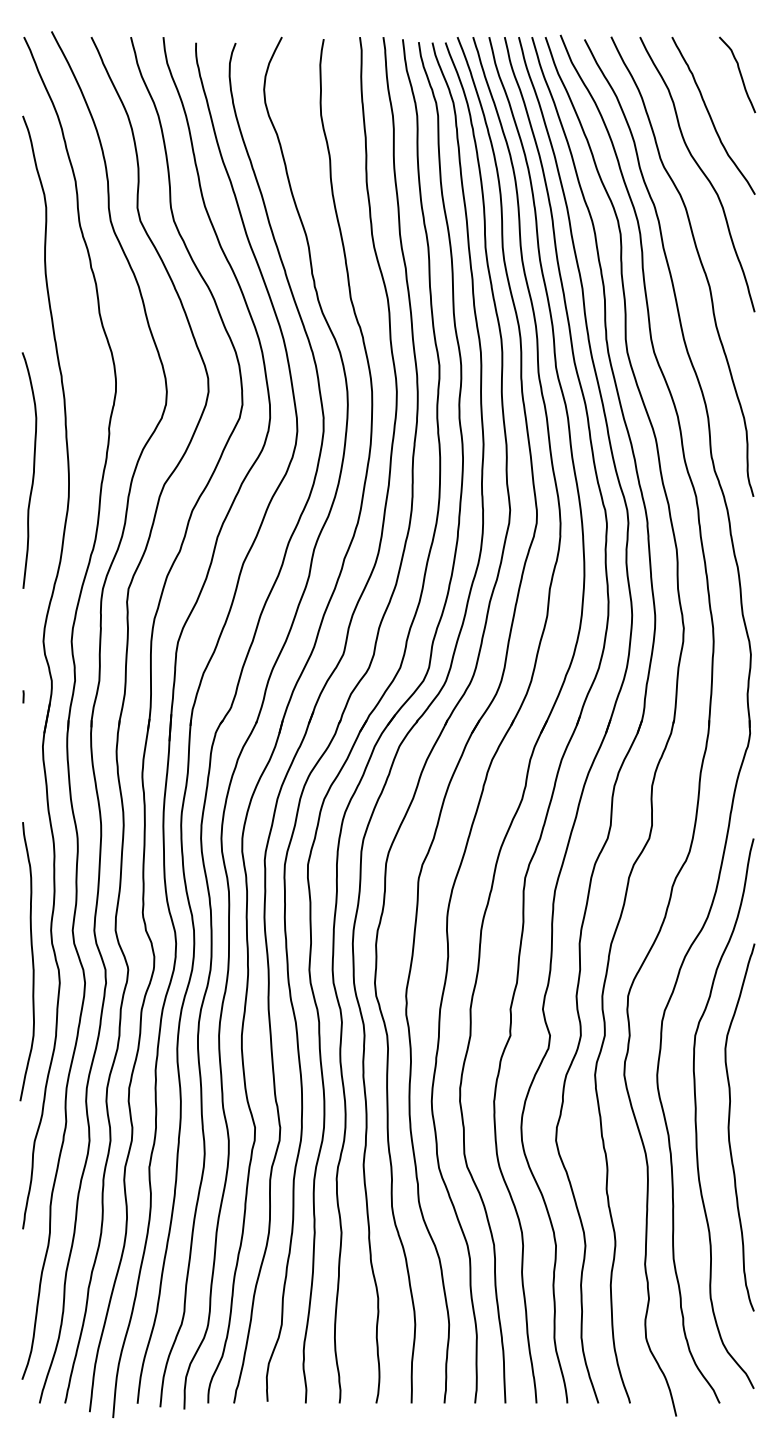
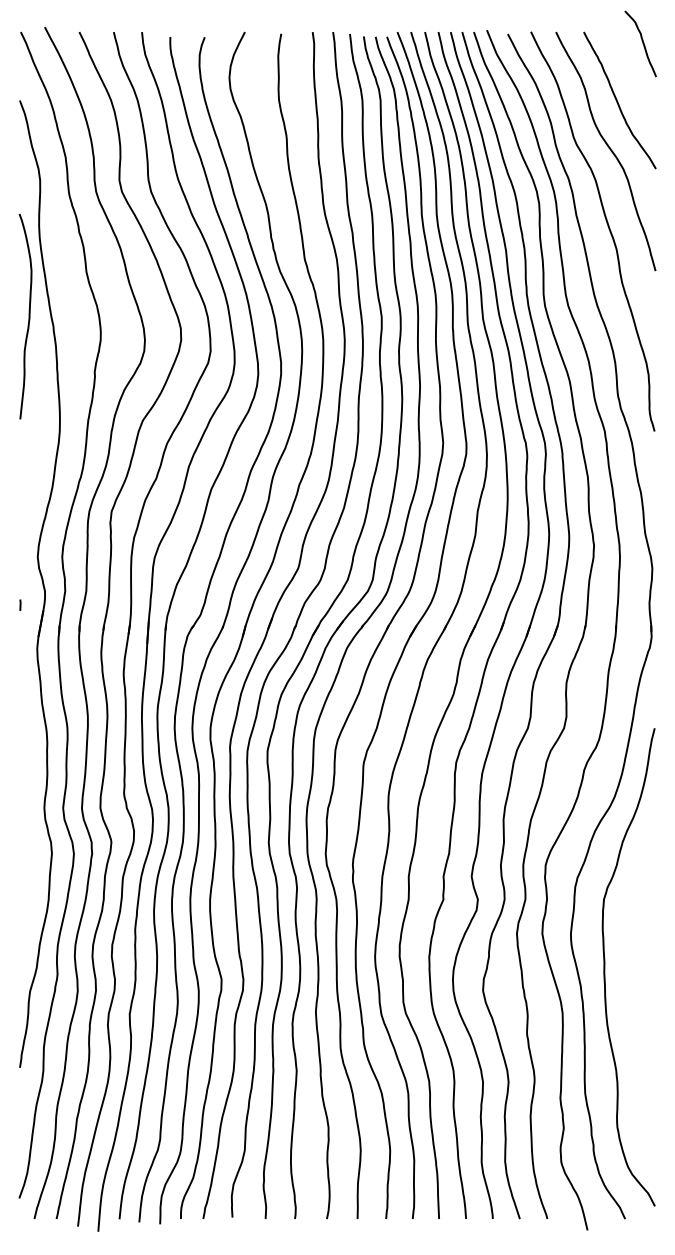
curve: (739, 74) -> (642, 43), moved
curve: (32, 470) -> (28, 316), moved
curve: (31, 961) -> (27, 835), removed
curve: (730, 1123) -> (634, 975), removed

